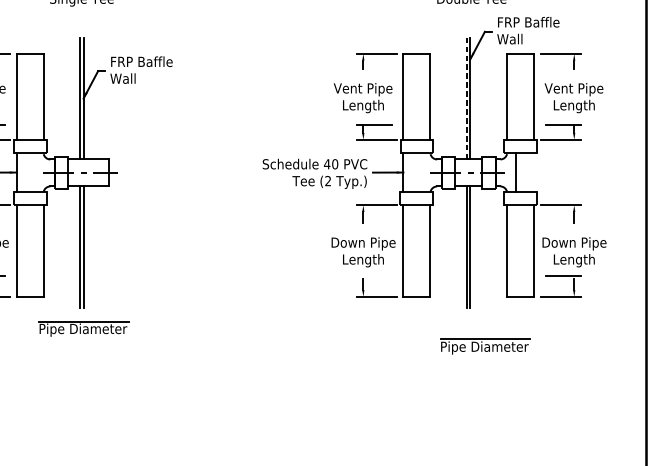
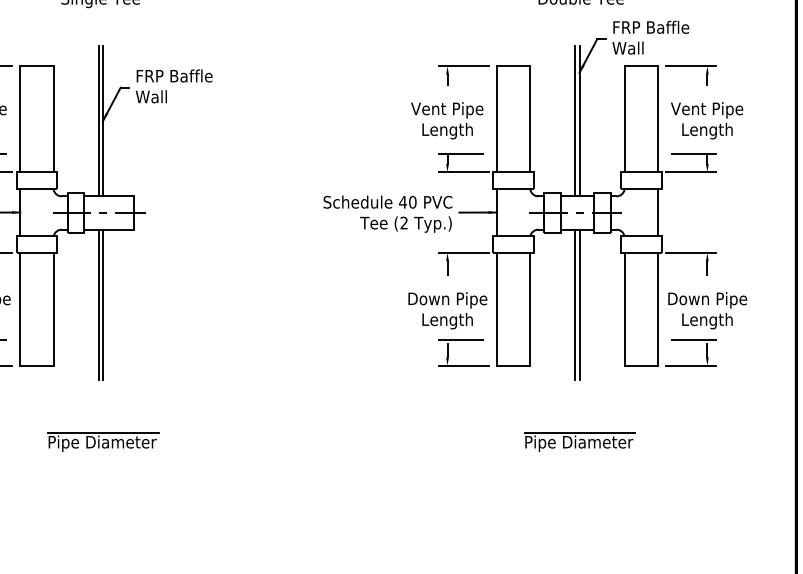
line: (467, 98) -> (575, 121), dashed -> solid
line: (515, 172) -> (658, 212), moved
line: (373, 276) -> (460, 340), added
part: (84, 328) -> (103, 441), moved
part: (485, 346) -> (579, 441), moved

